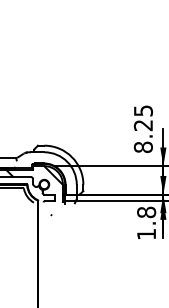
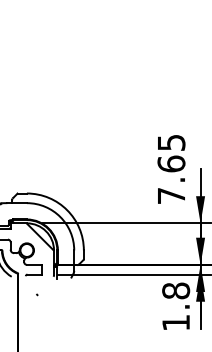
text: (142, 136) -> (170, 180), 8.25 -> 7.65

